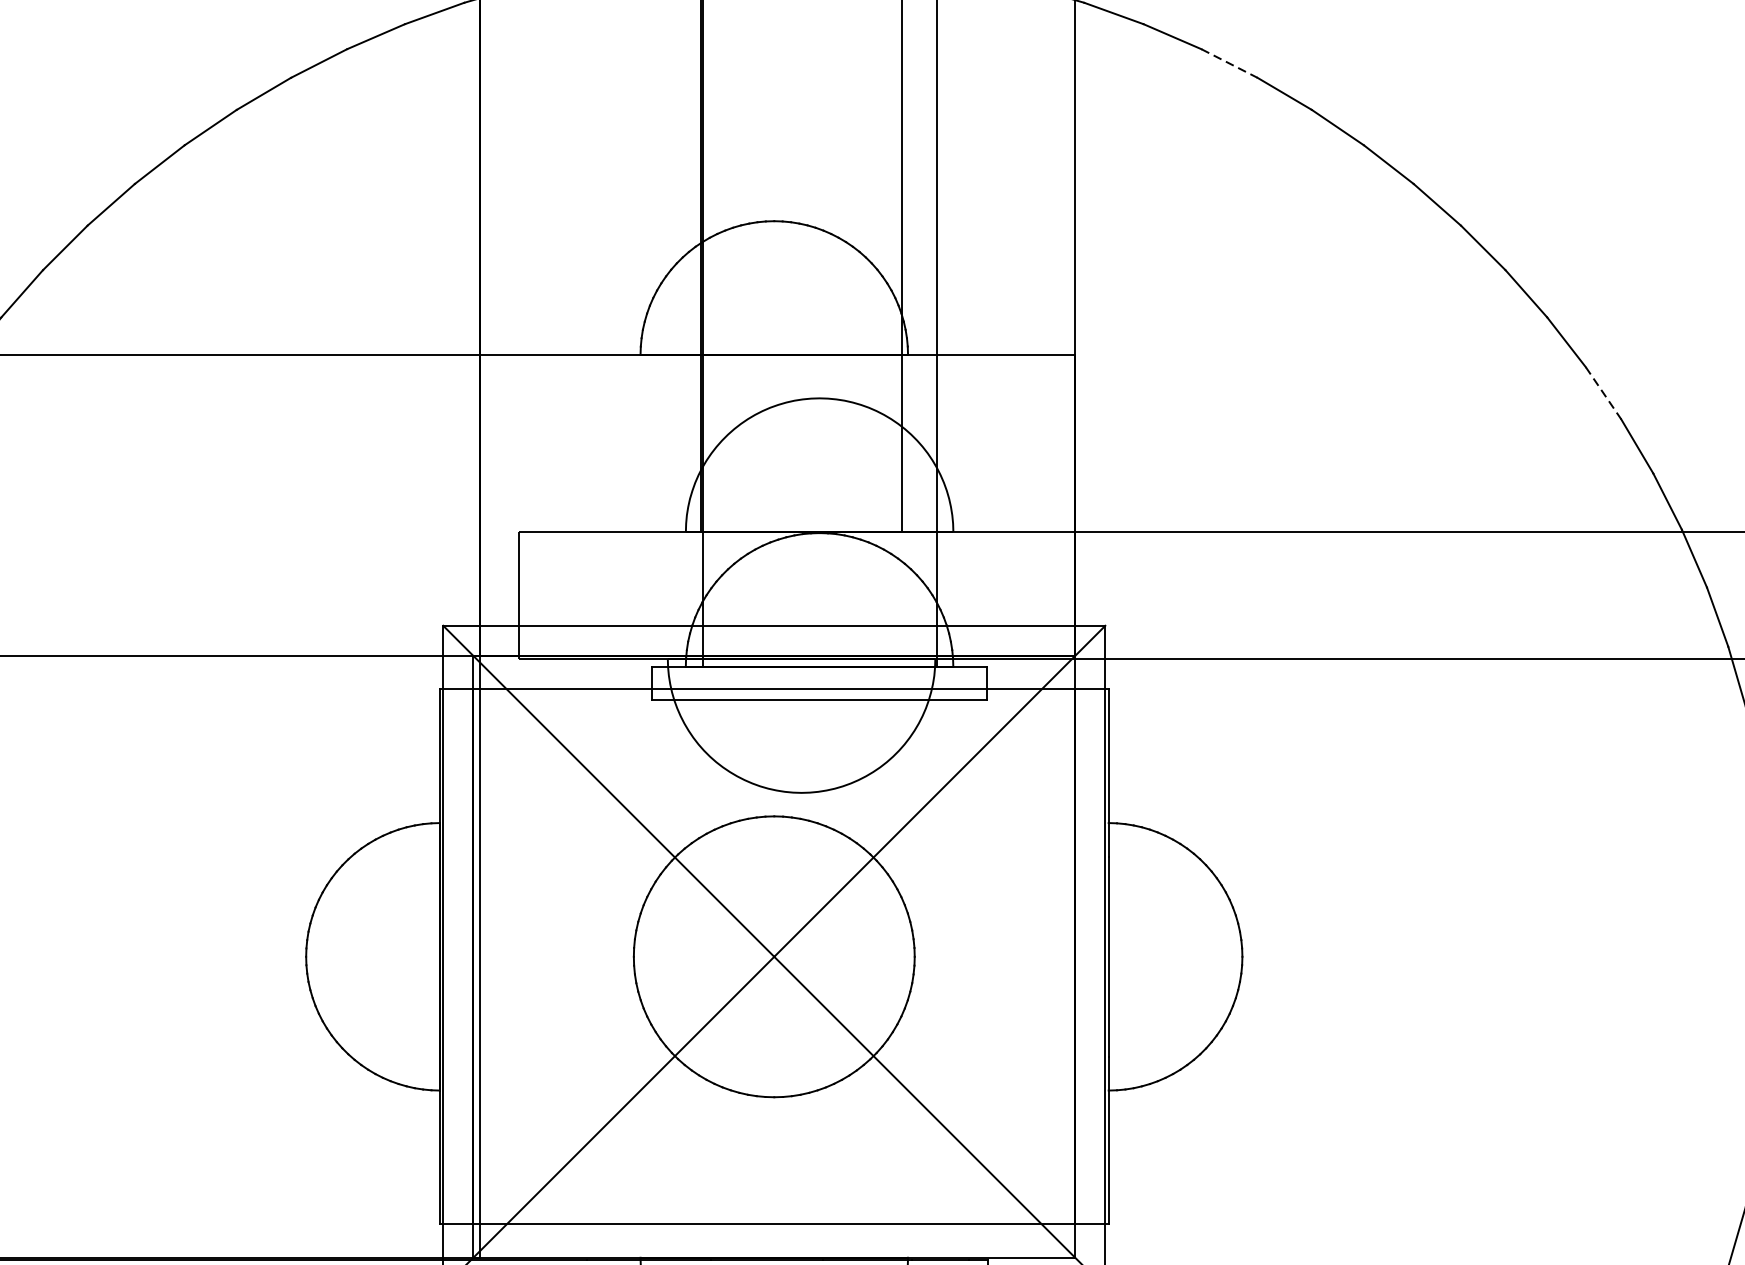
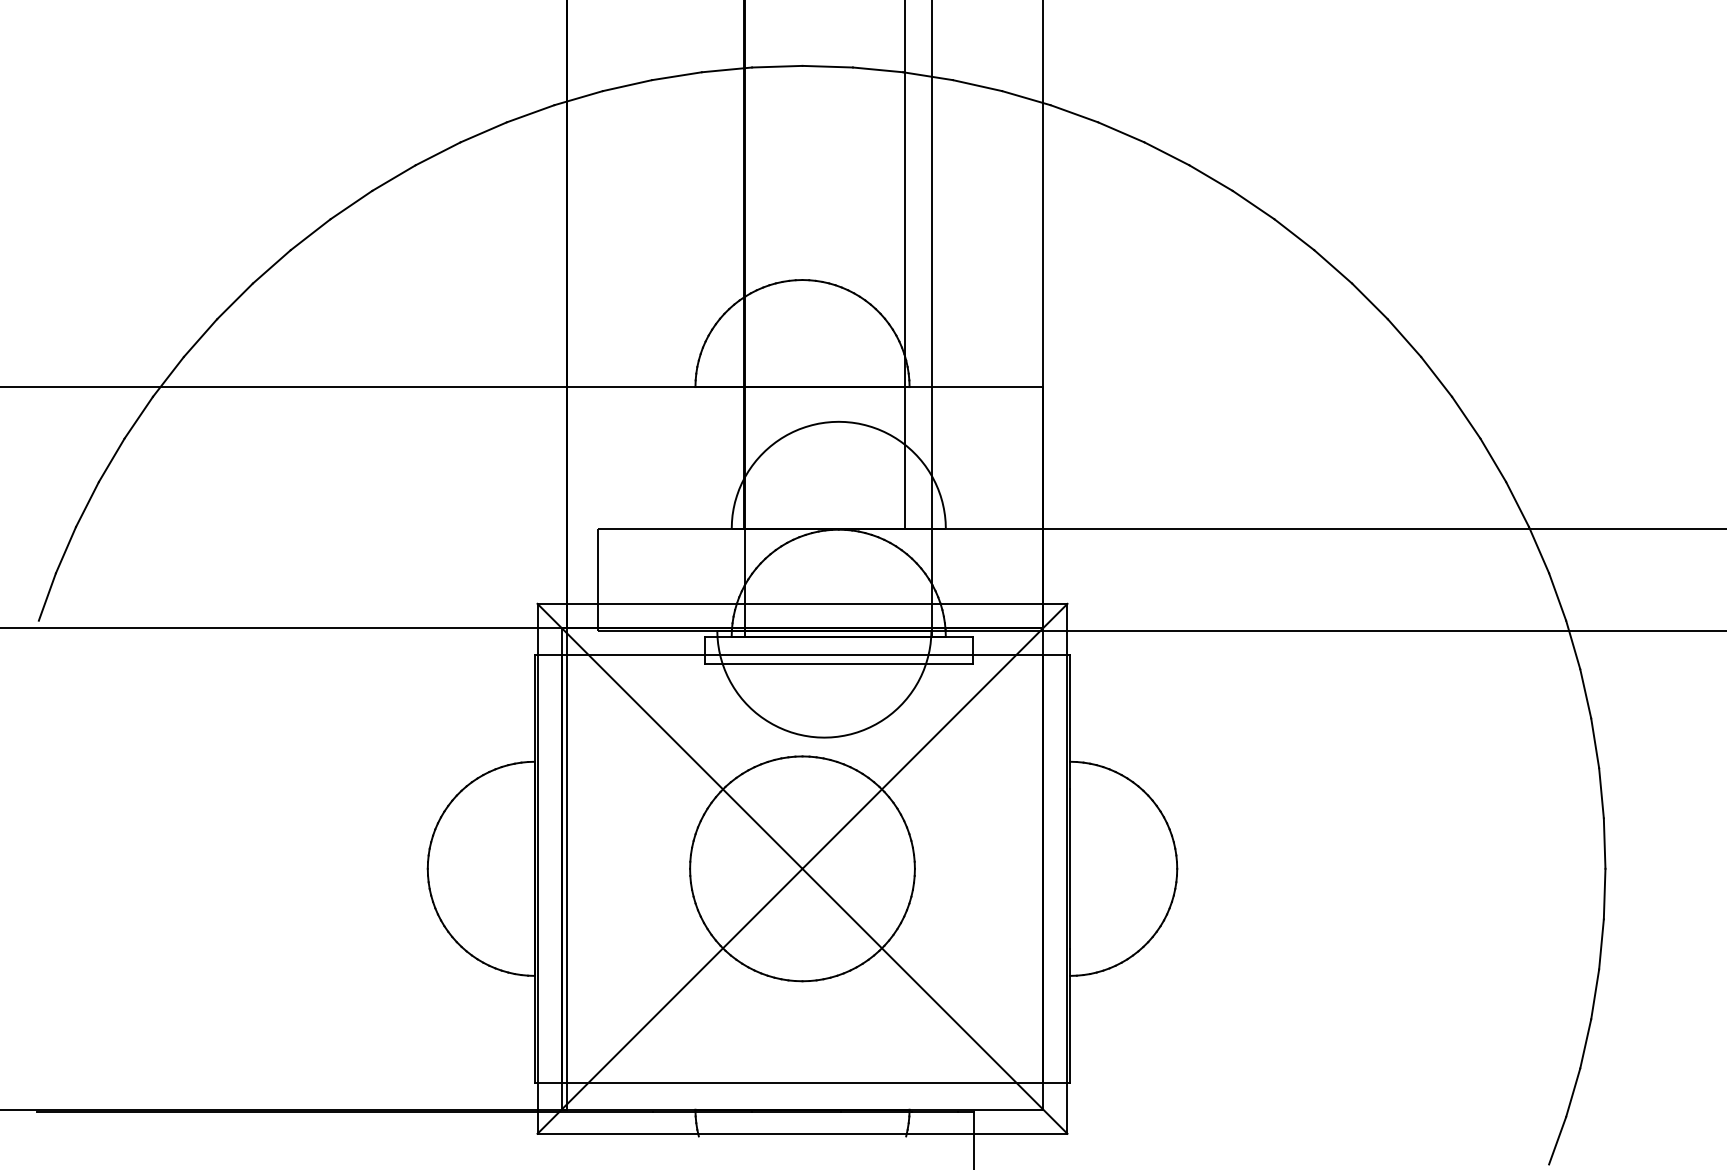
line: (1230, 64) -> (1167, 154), dashed -> solid
line: (1603, 394) -> (1466, 418), dashed -> solid

